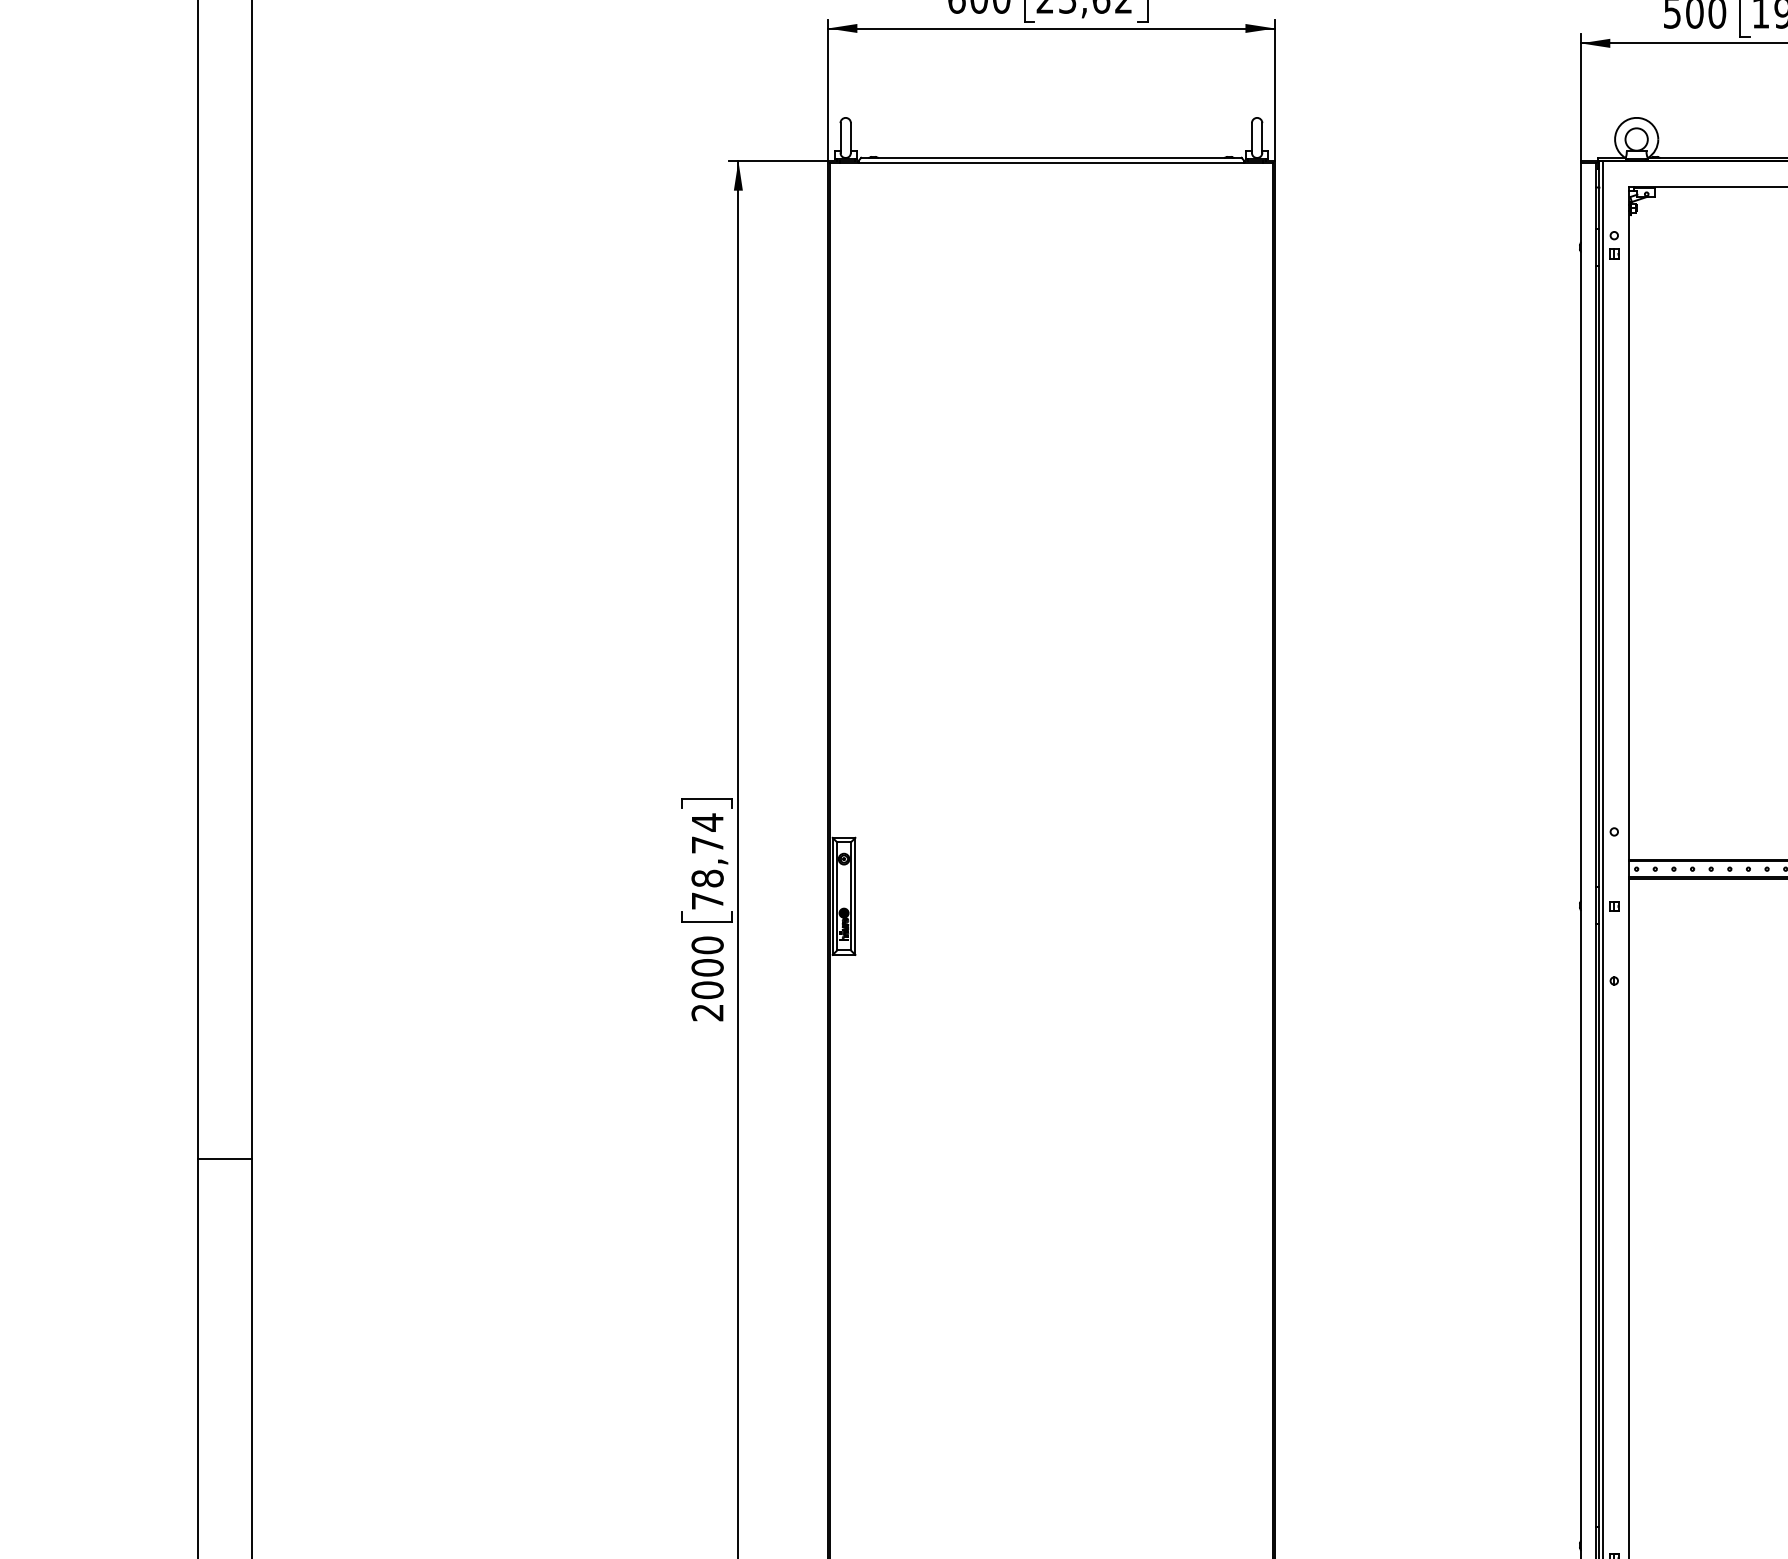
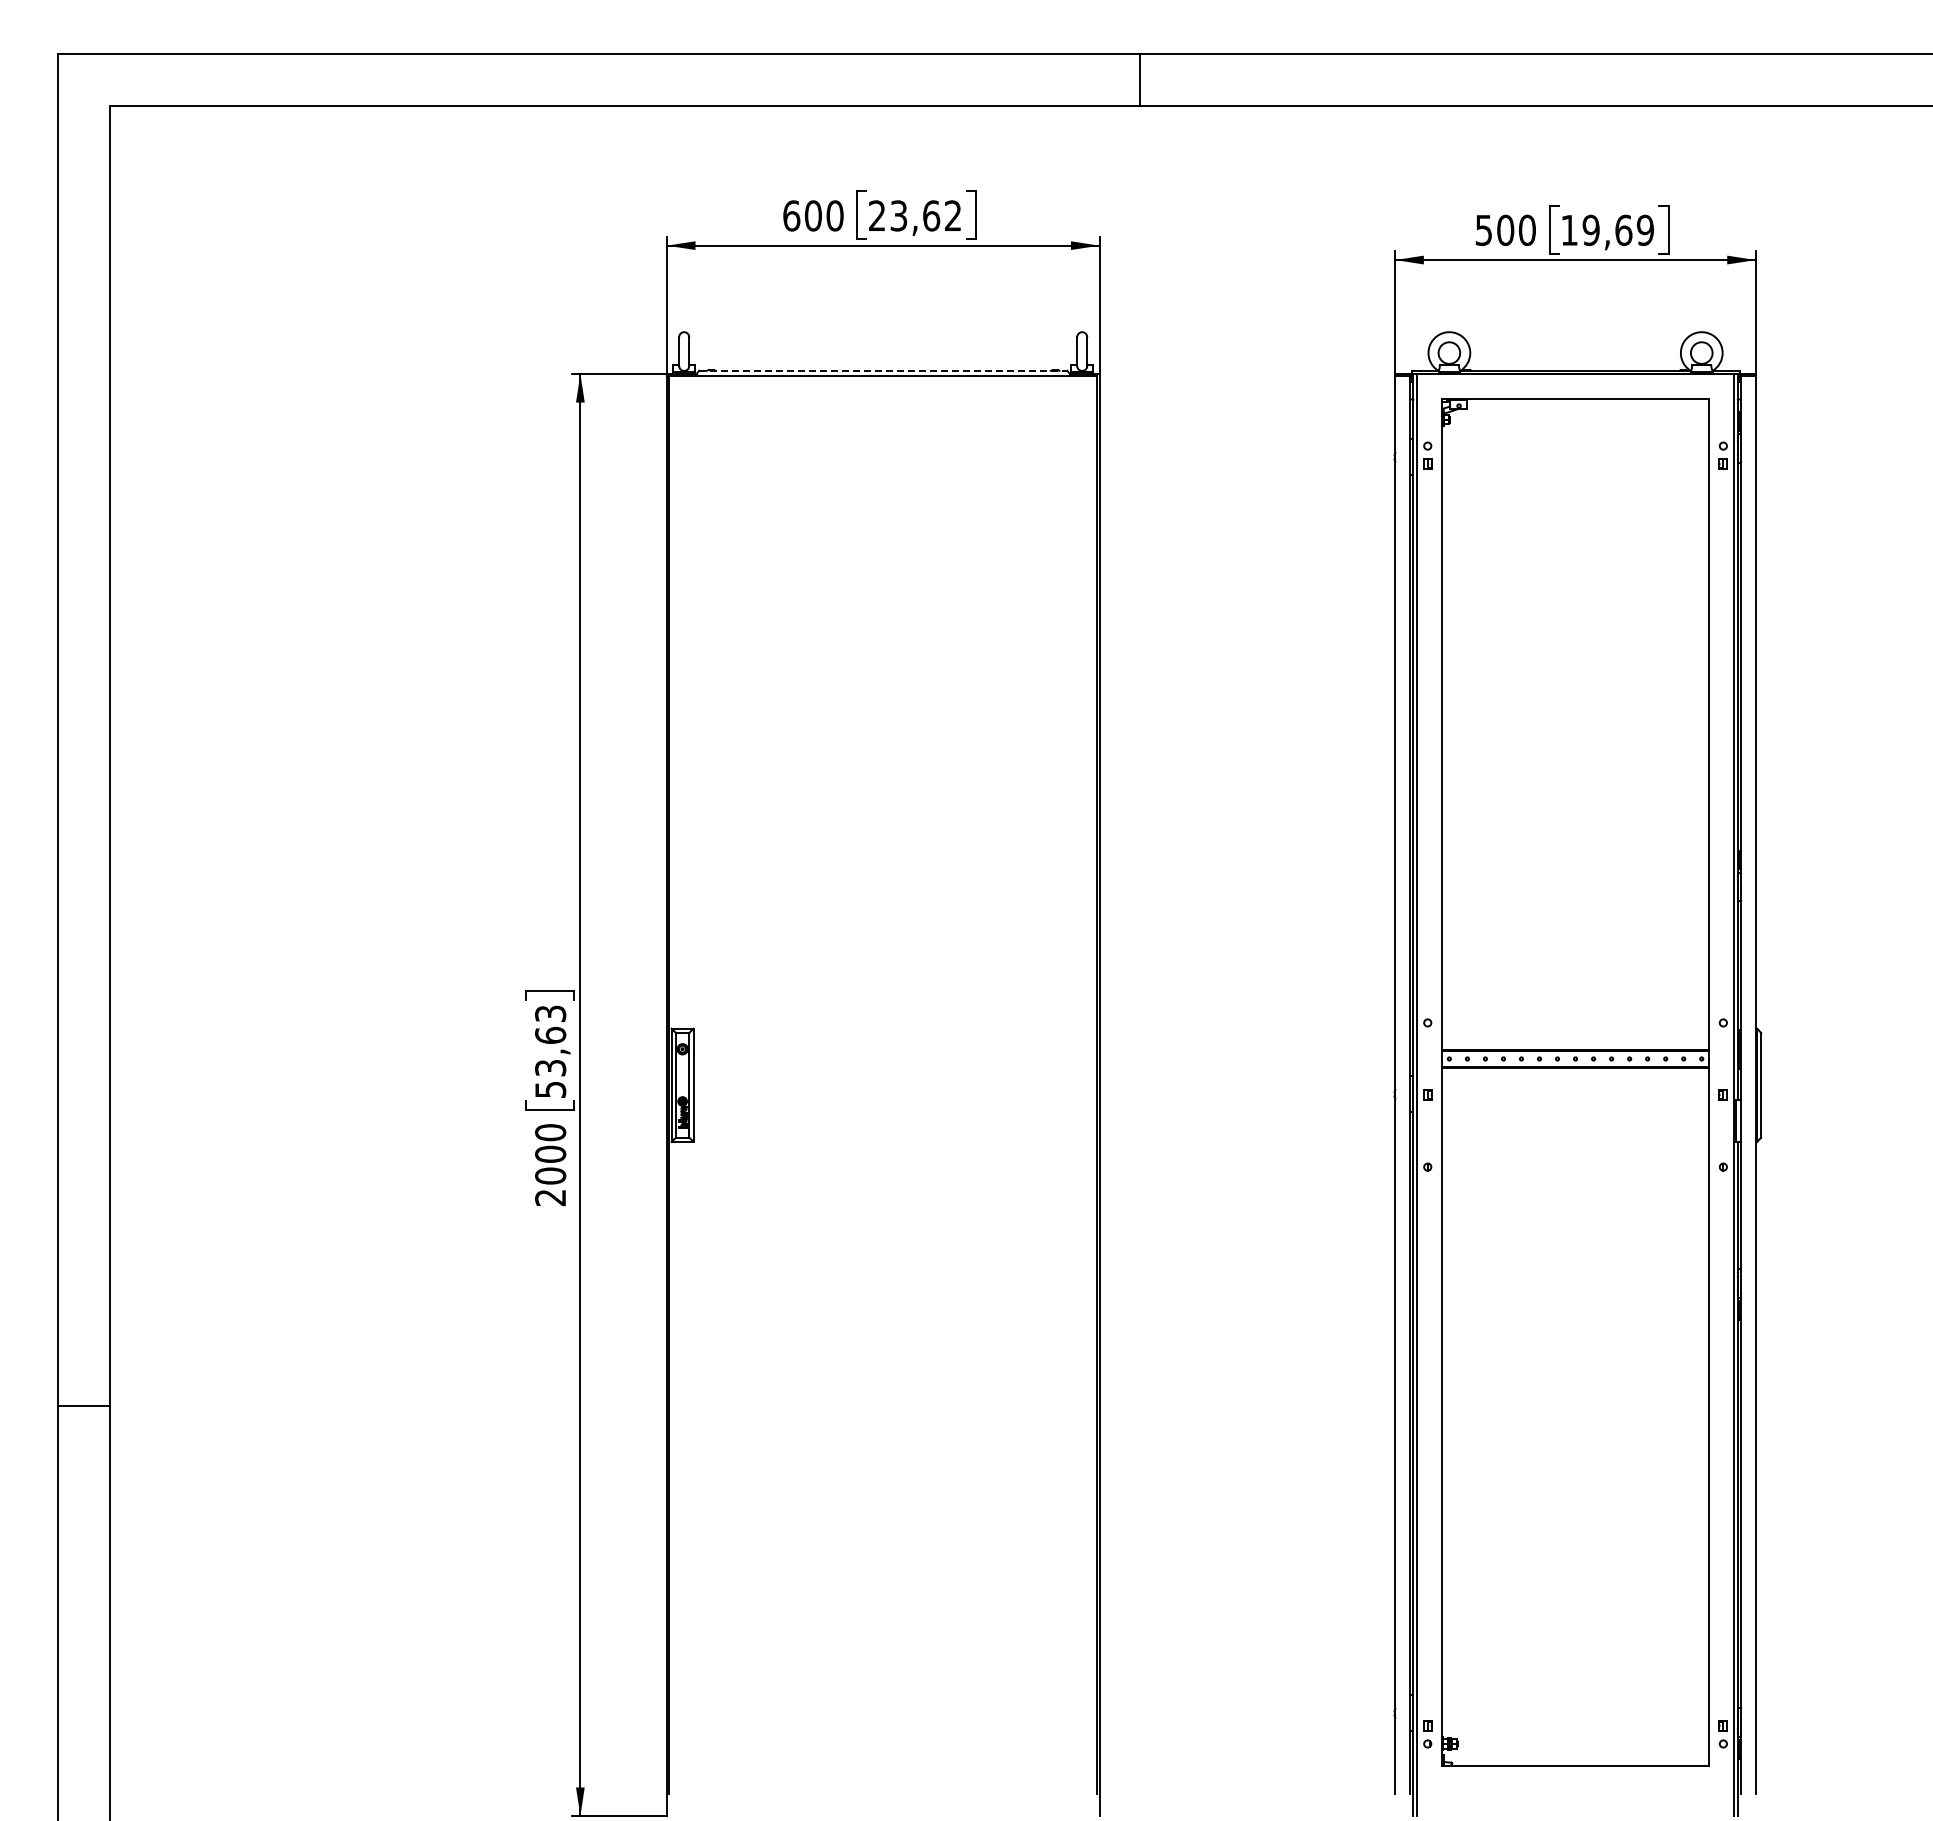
line: (1051, 157) -> (883, 370), solid -> dashed
text: (707, 861) -> (550, 1051), 78,74 -> 53,63
line: (224, 1159) -> (83, 1406), moved

